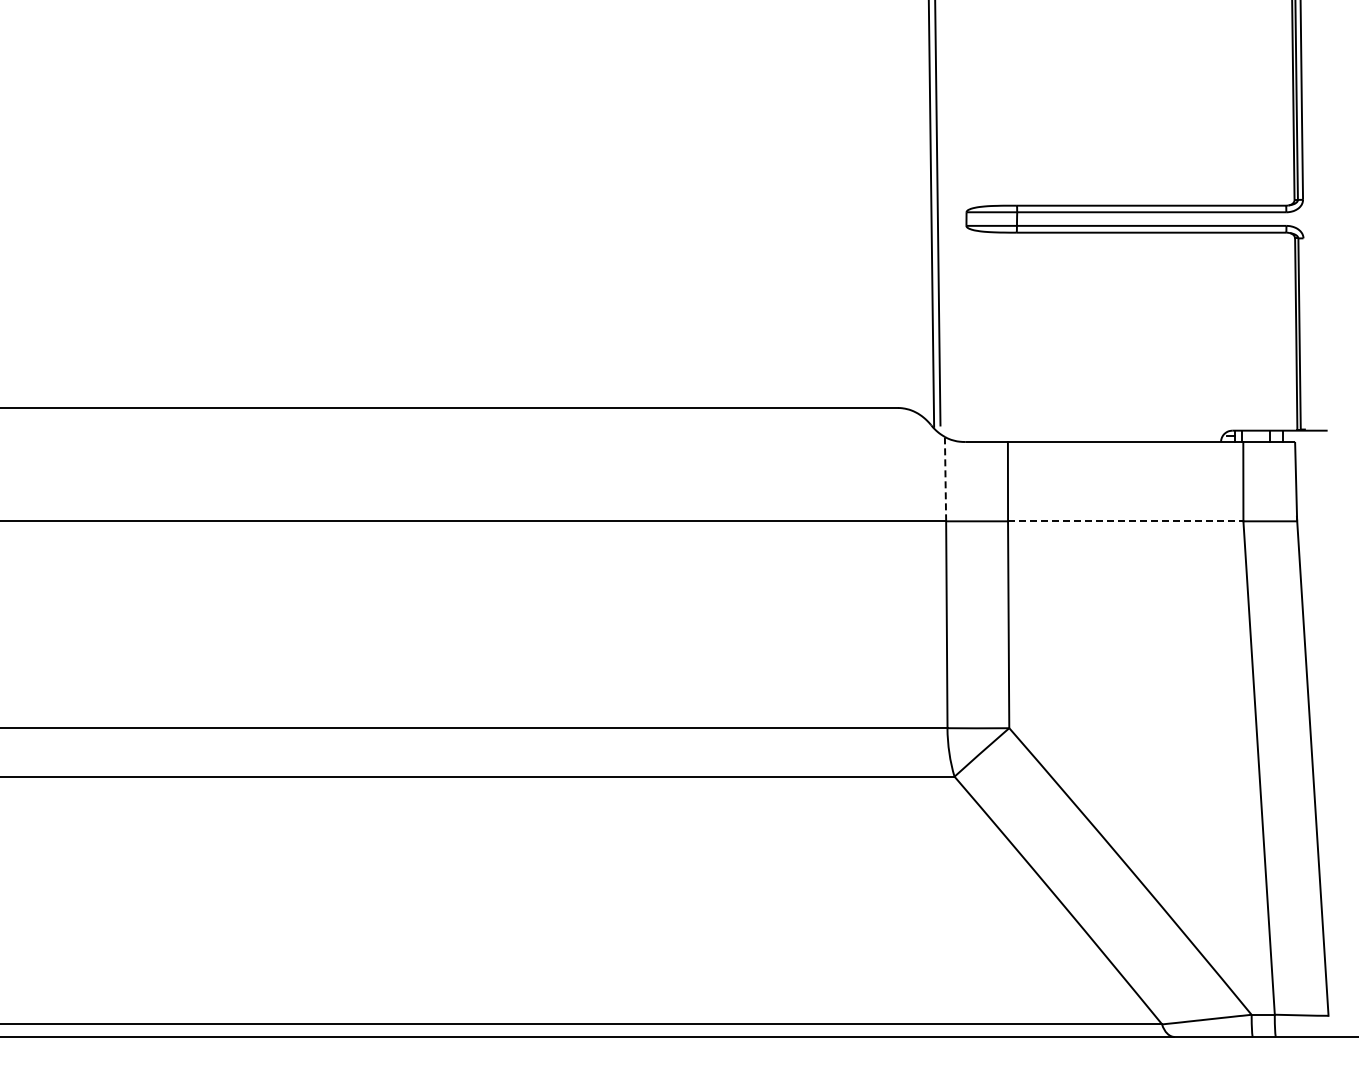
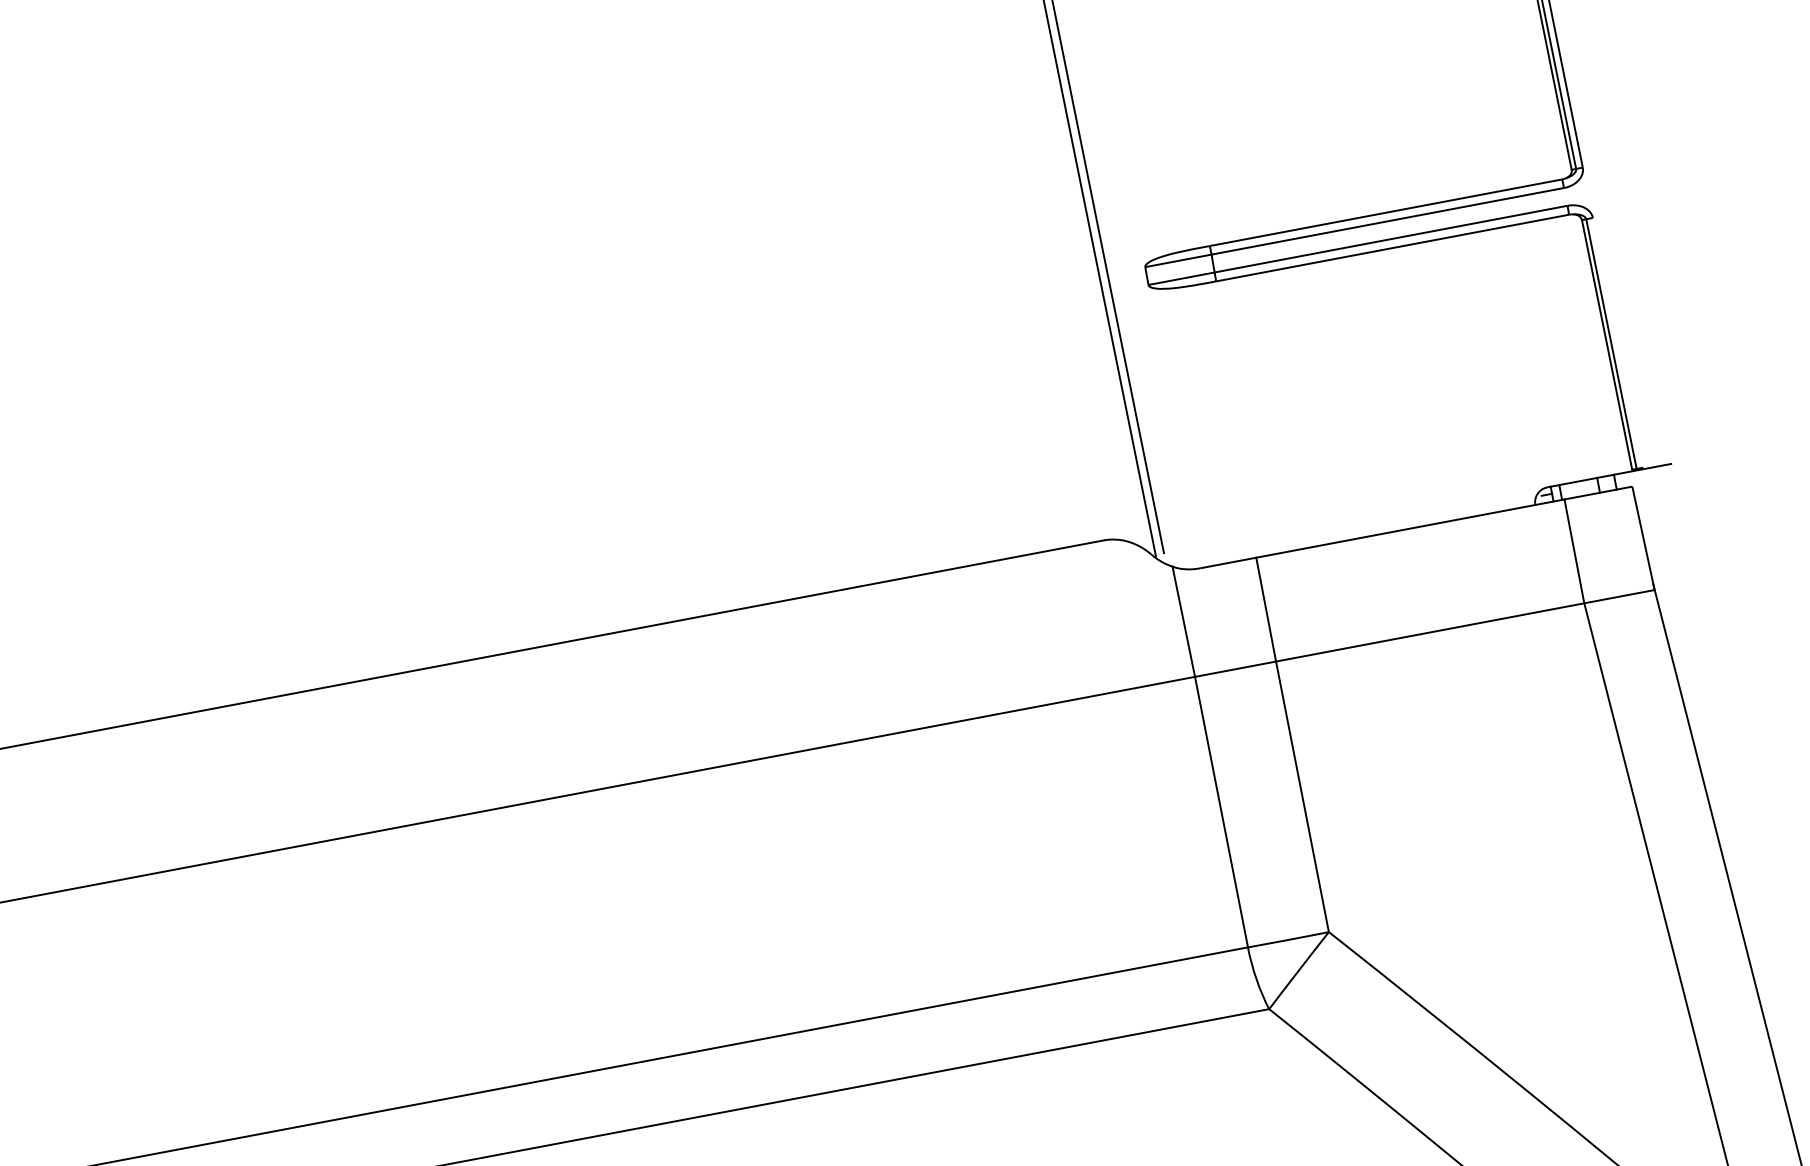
line: (945, 478) -> (1183, 620), dashed -> solid
line: (1125, 521) -> (1429, 632), dashed -> solid

